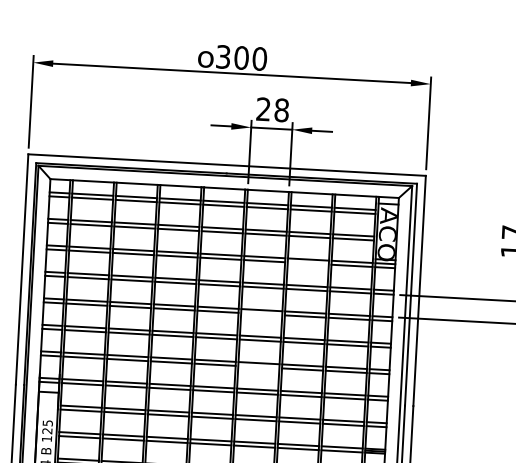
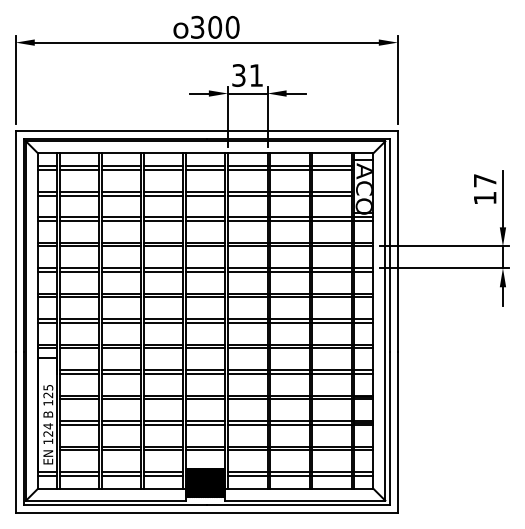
text: (272, 109) -> (247, 75), 28 -> 31
line: (307, 264) -> (289, 221), added
line: (261, 313) -> (247, 271), added
line: (258, 366) -> (247, 322), added

